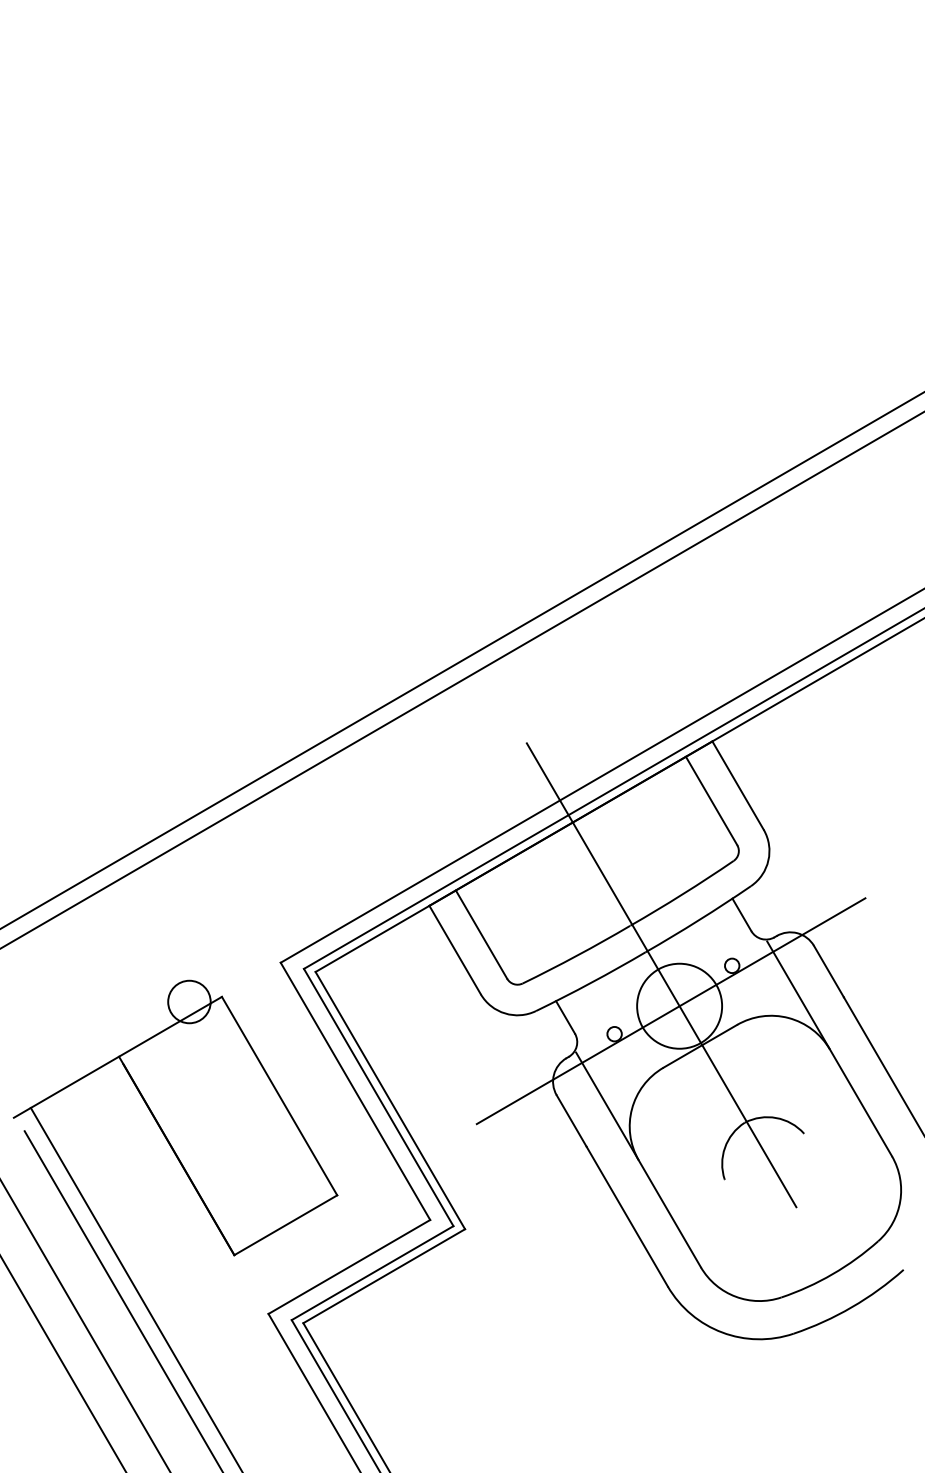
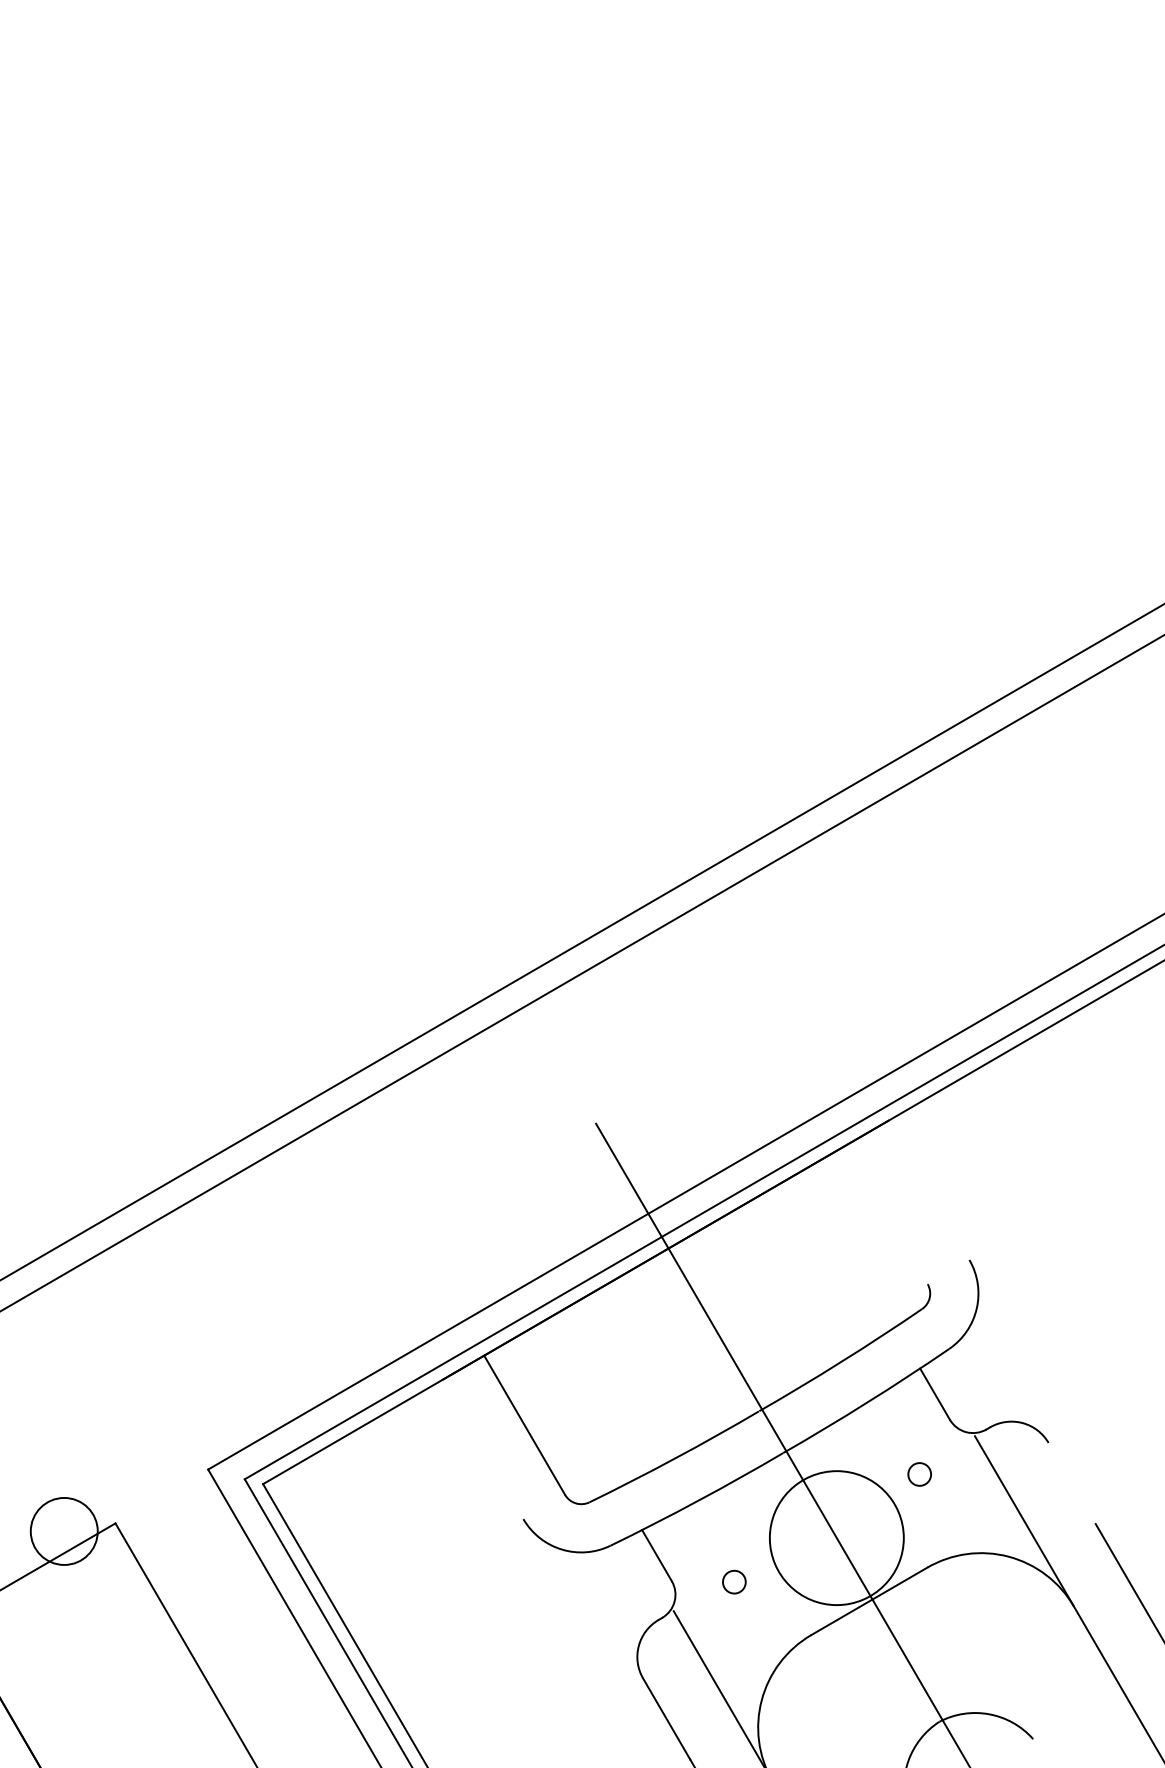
line: (737, 785) -> (928, 1190), removed
line: (711, 800) -> (887, 1213), removed
line: (454, 949) -> (482, 1448), removed
line: (828, 971) -> (1071, 1483), removed
line: (670, 1011) -> (822, 1546), removed

